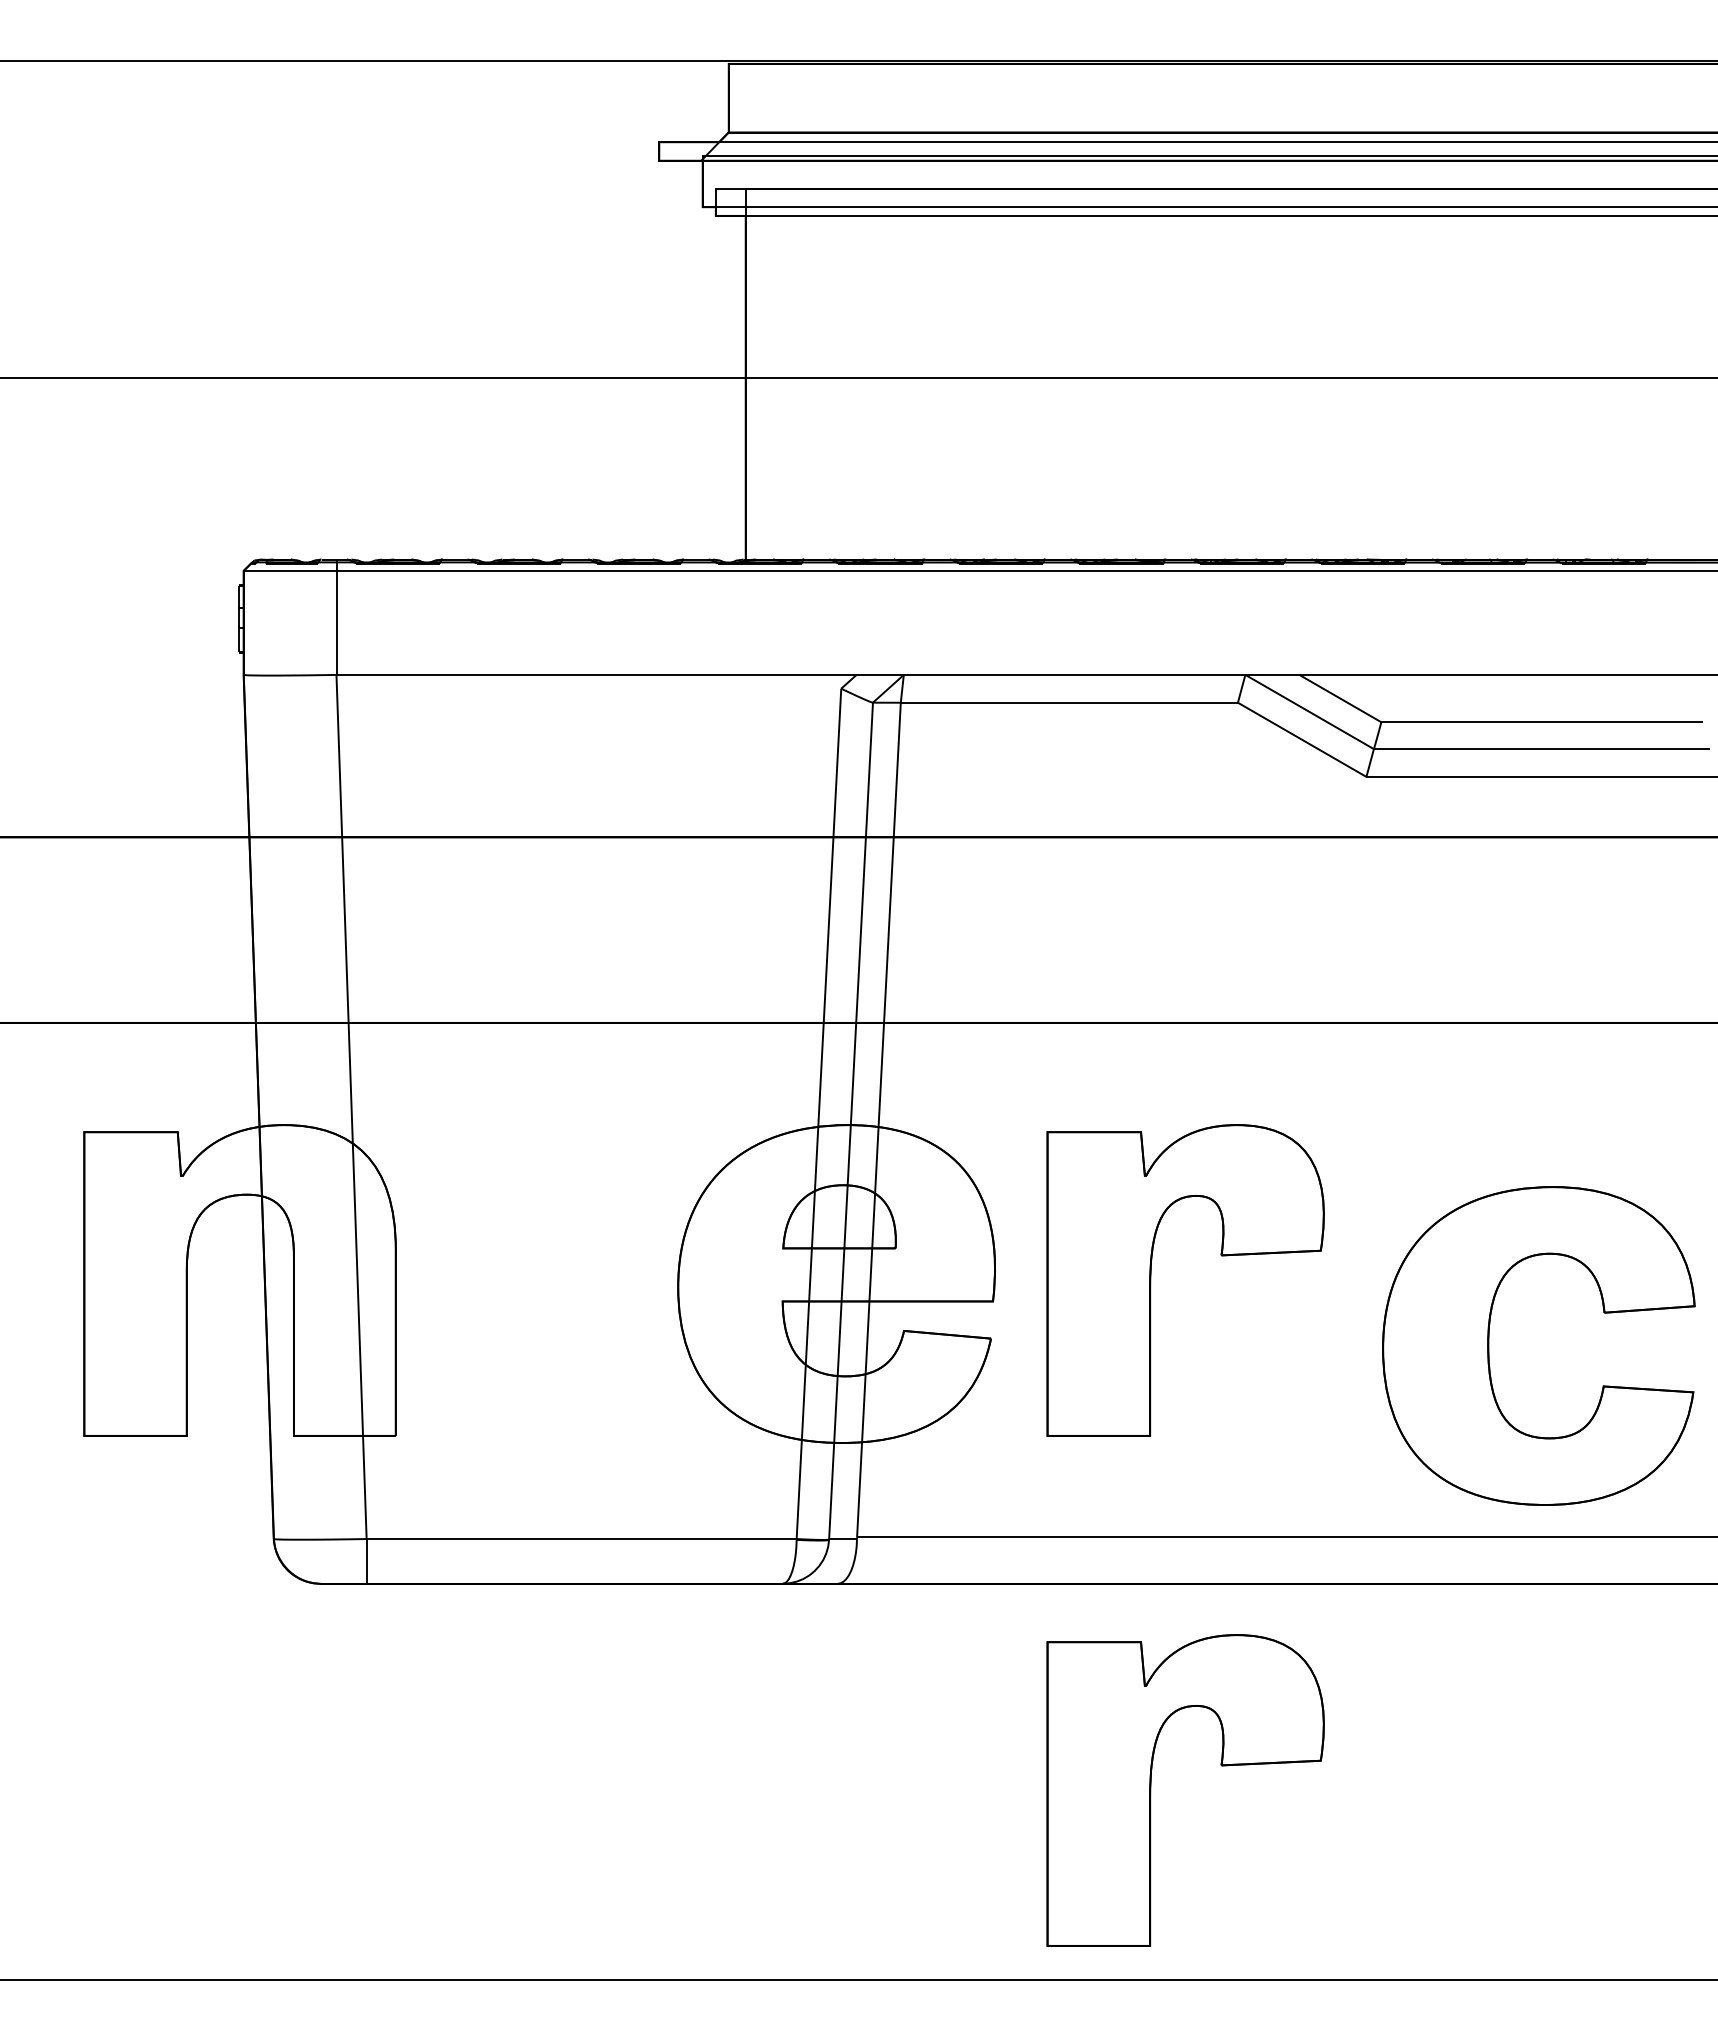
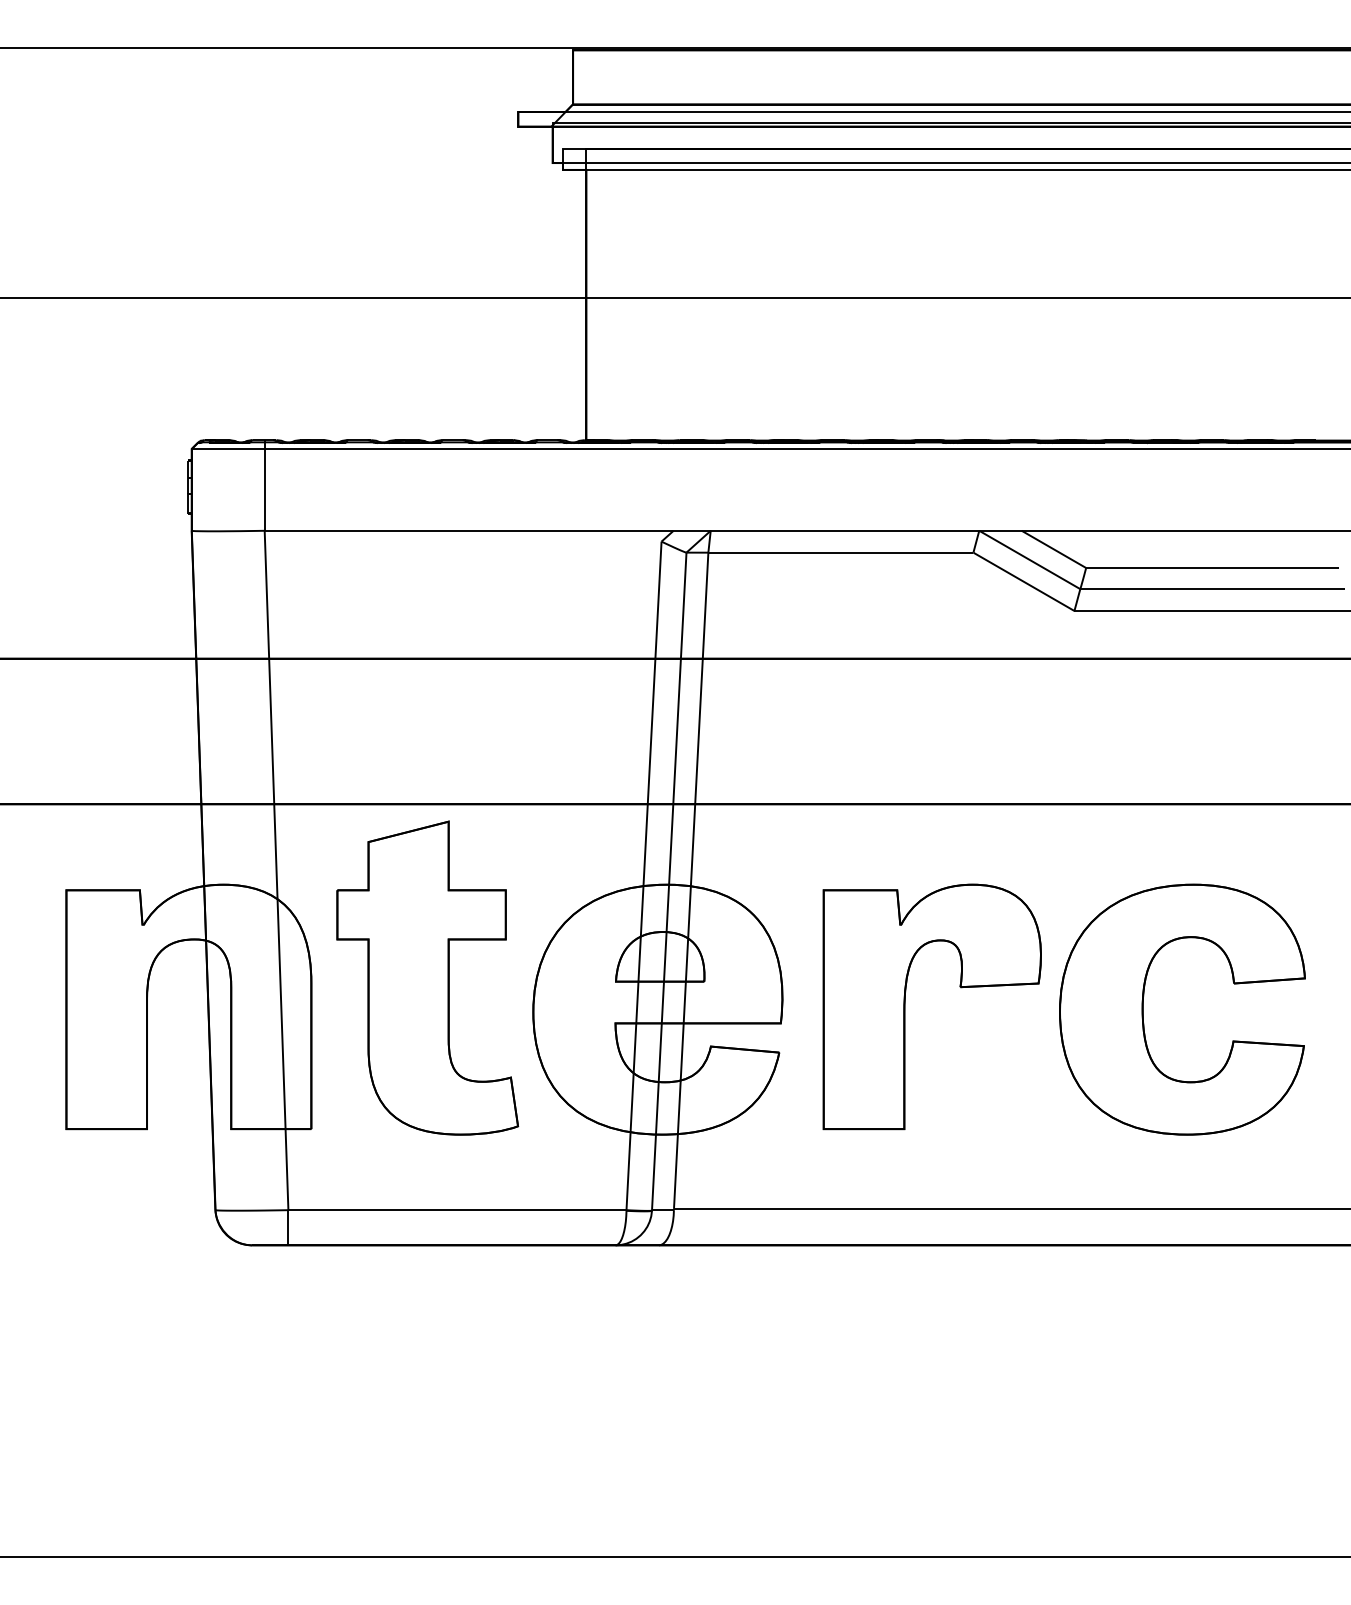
part: (543, 1243) -> (427, 977), added
part: (1489, 1345) -> (1143, 1009), moved
part: (1151, 1790) -> (905, 1407), removed

